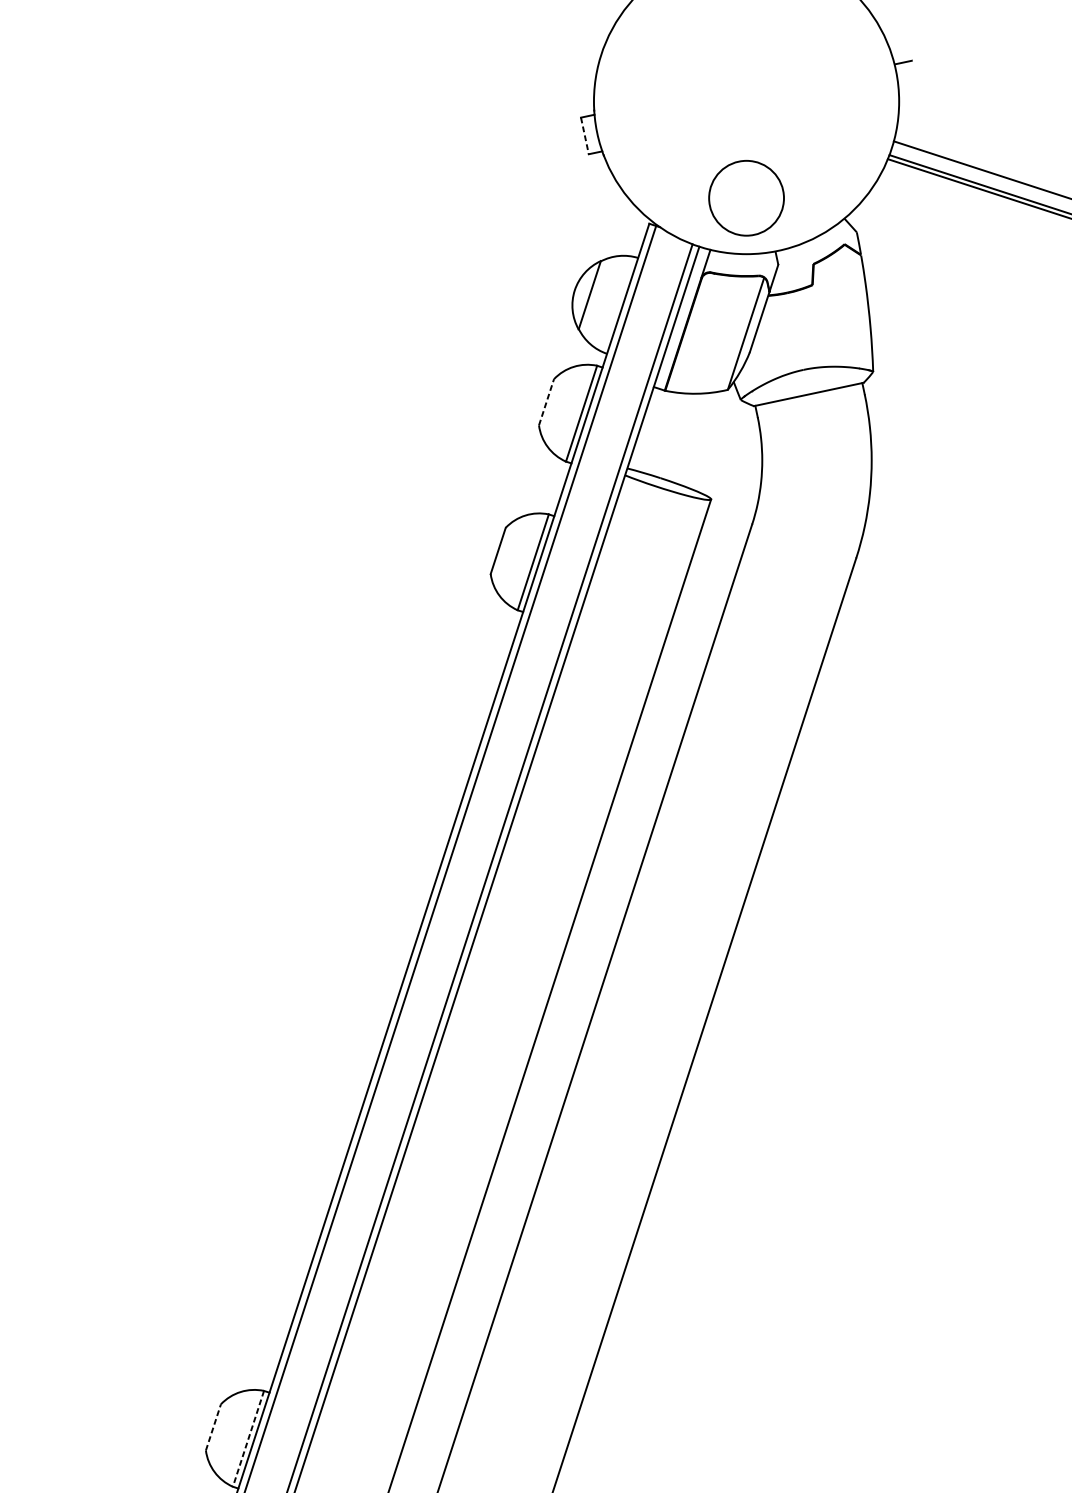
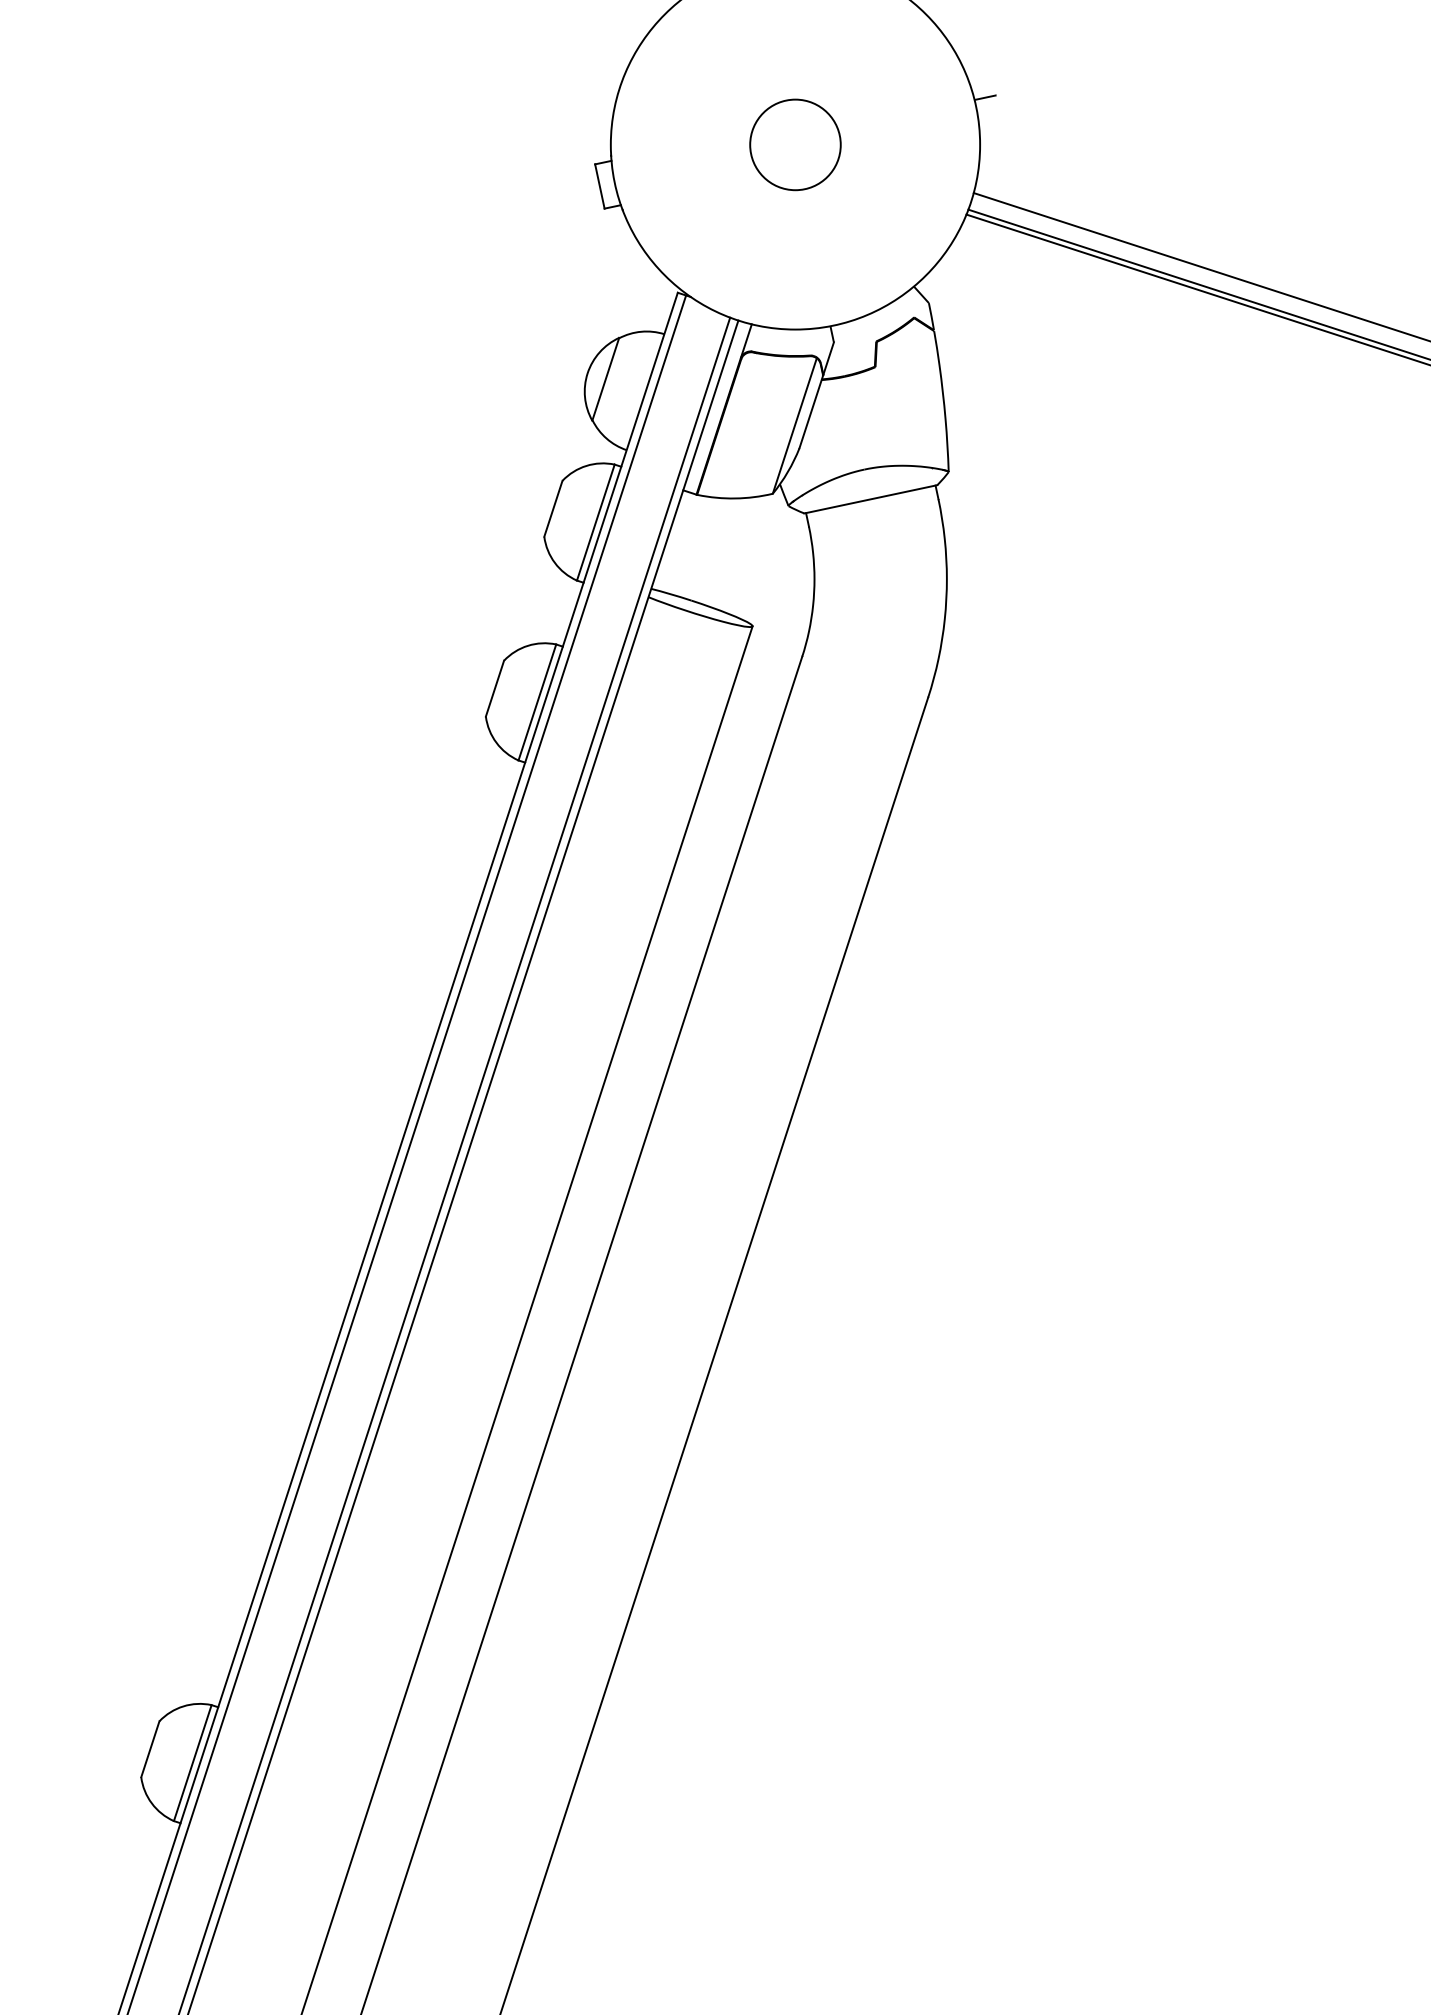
line: (584, 135) -> (599, 186), dashed -> solid
circle: (746, 197) -> (795, 144), moved
line: (546, 402) -> (553, 508), dashed -> solid
line: (213, 1426) -> (150, 1748), dashed -> solid
line: (248, 1439) -> (192, 1763), dashed -> solid

